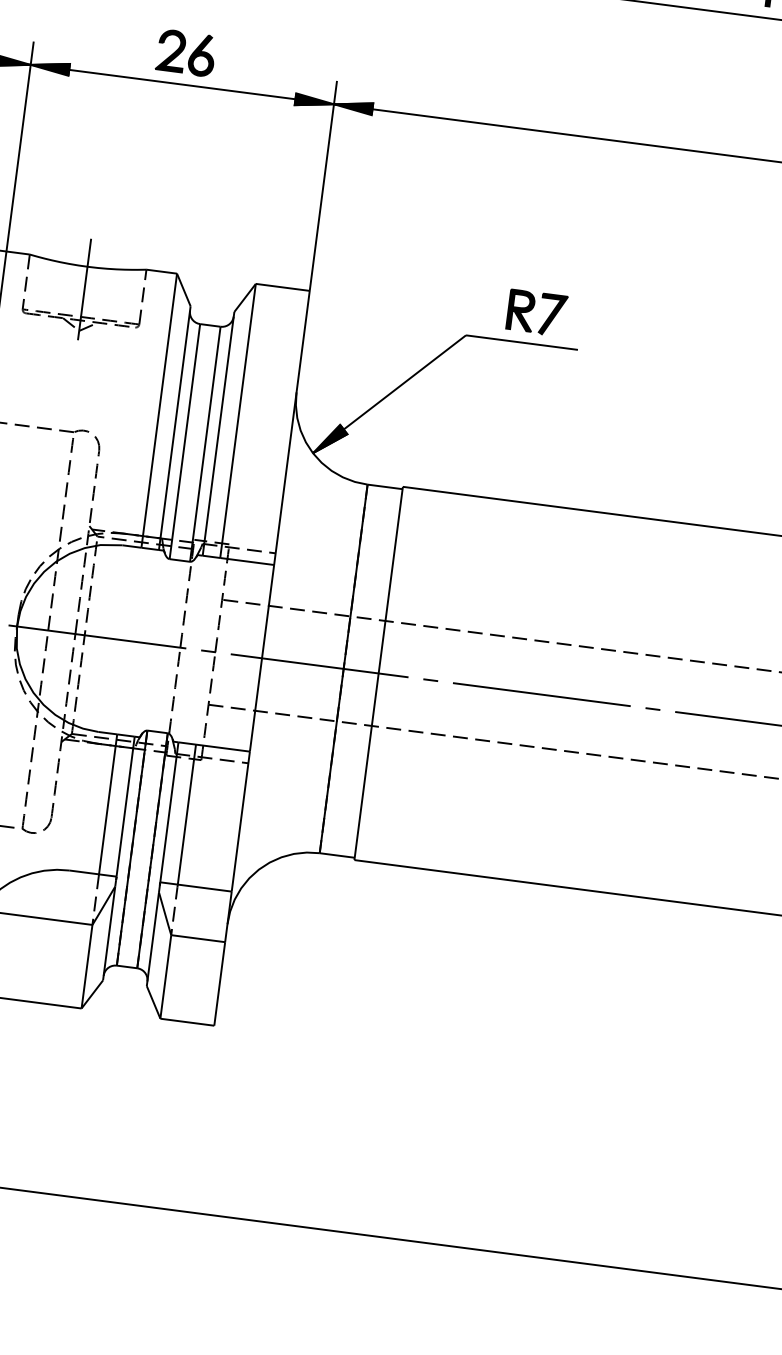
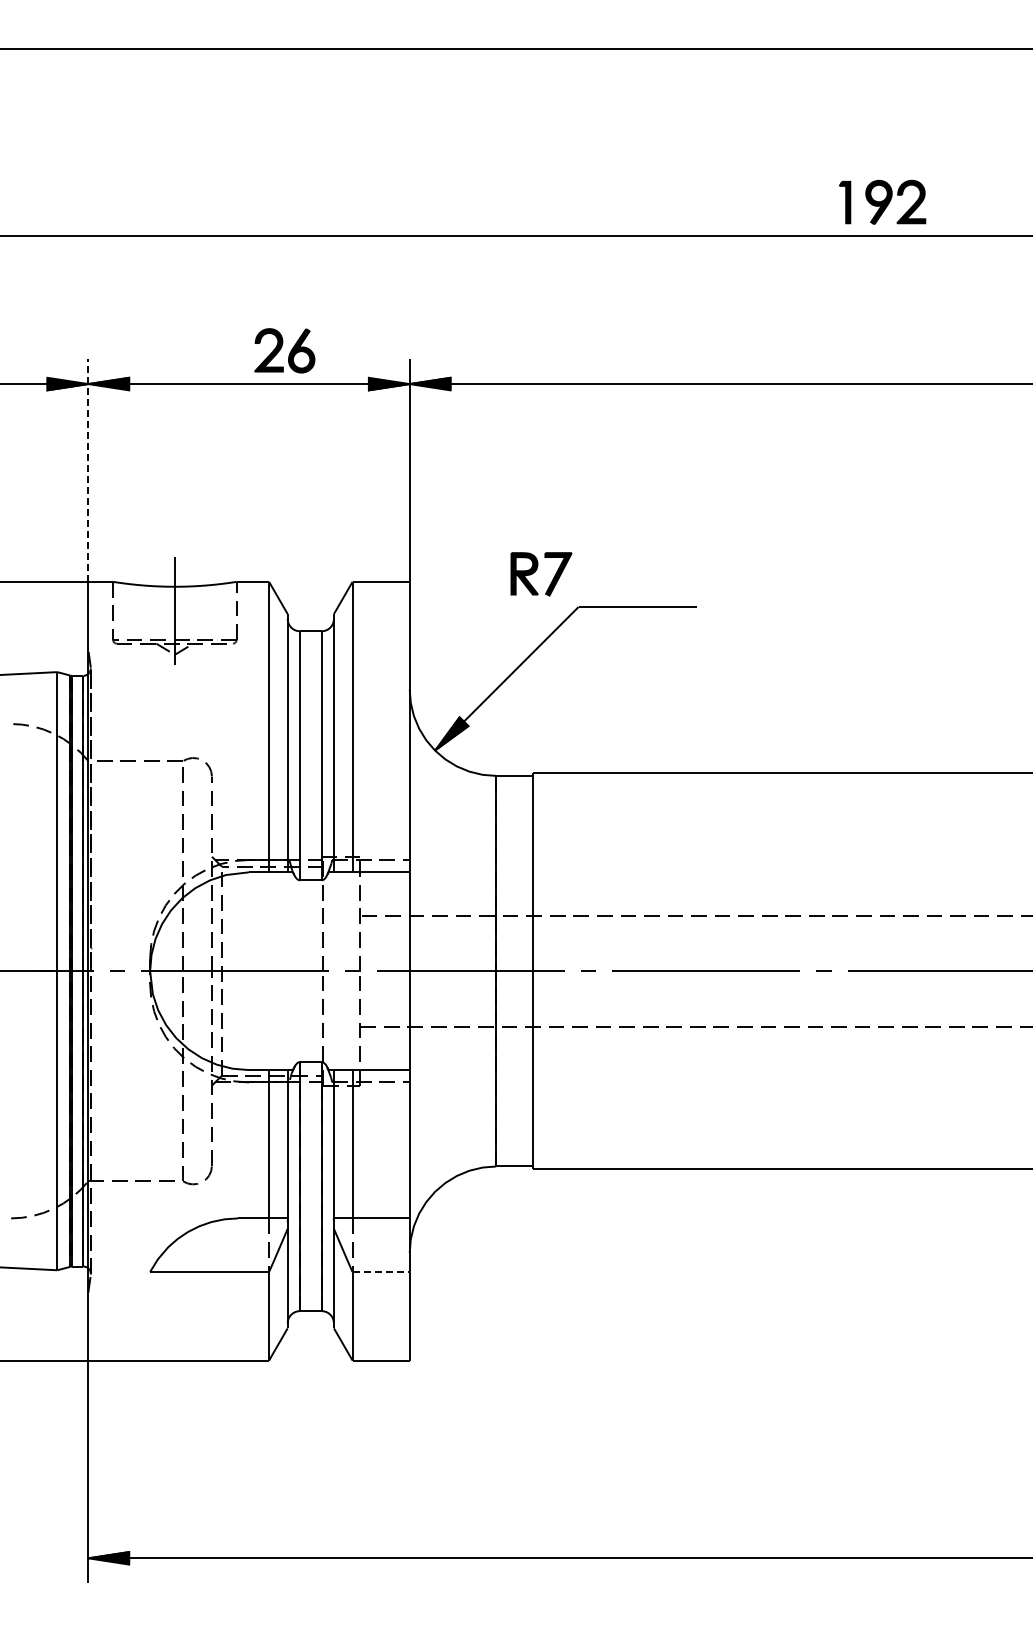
part: (185, 52) -> (284, 350), moved
line: (20, 146) -> (88, 470), solid -> dashed
part: (531, 310) -> (535, 572), moved
line: (198, 939) -> (381, 1272), solid -> dashed

